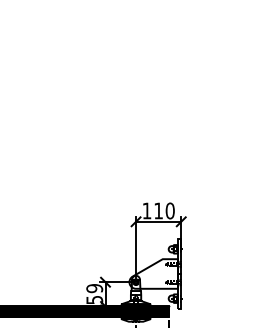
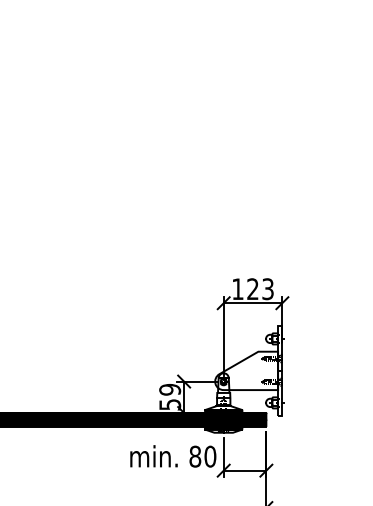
text: (164, 211) -> (260, 289), 110 -> 123

